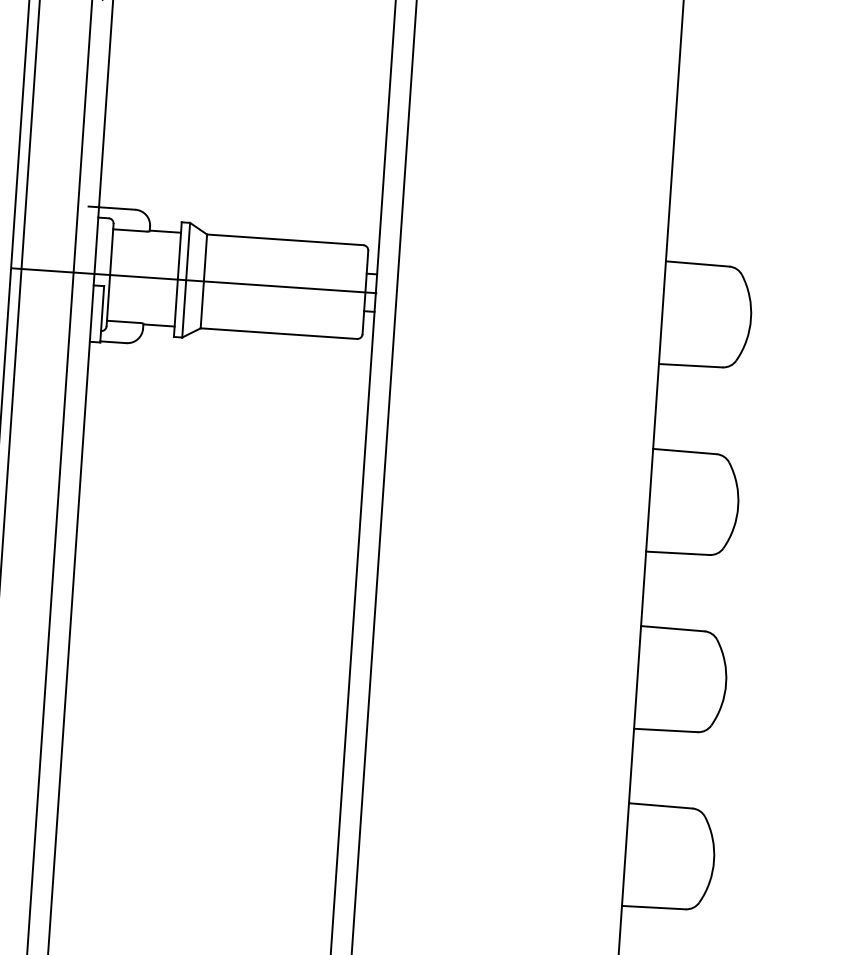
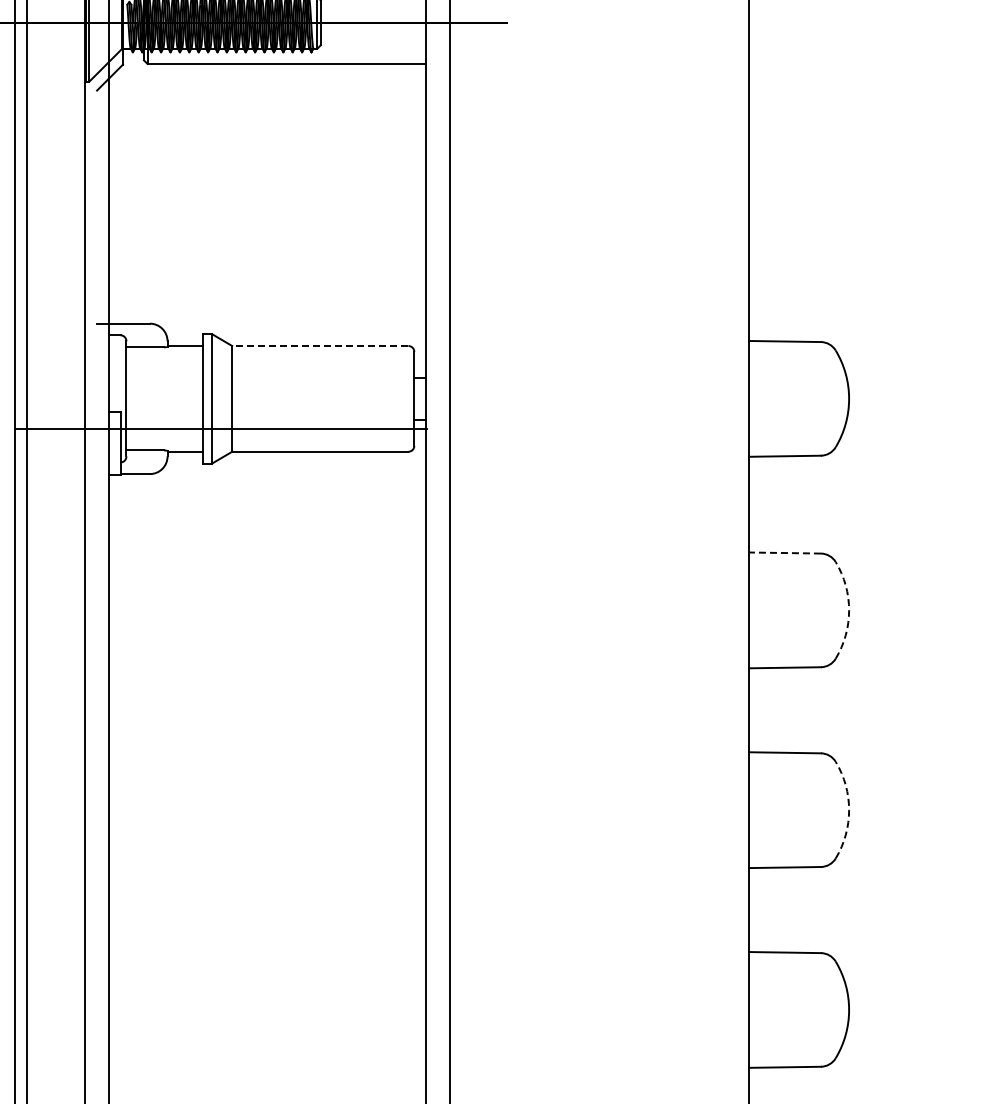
line: (284, 240) -> (319, 346), solid -> dashed
line: (194, 280) -> (221, 428), moved
line: (685, 451) -> (785, 553), solid -> dashed
arc: (738, 506) -> (849, 610), solid -> dashed
arc: (726, 683) -> (849, 810), solid -> dashed

